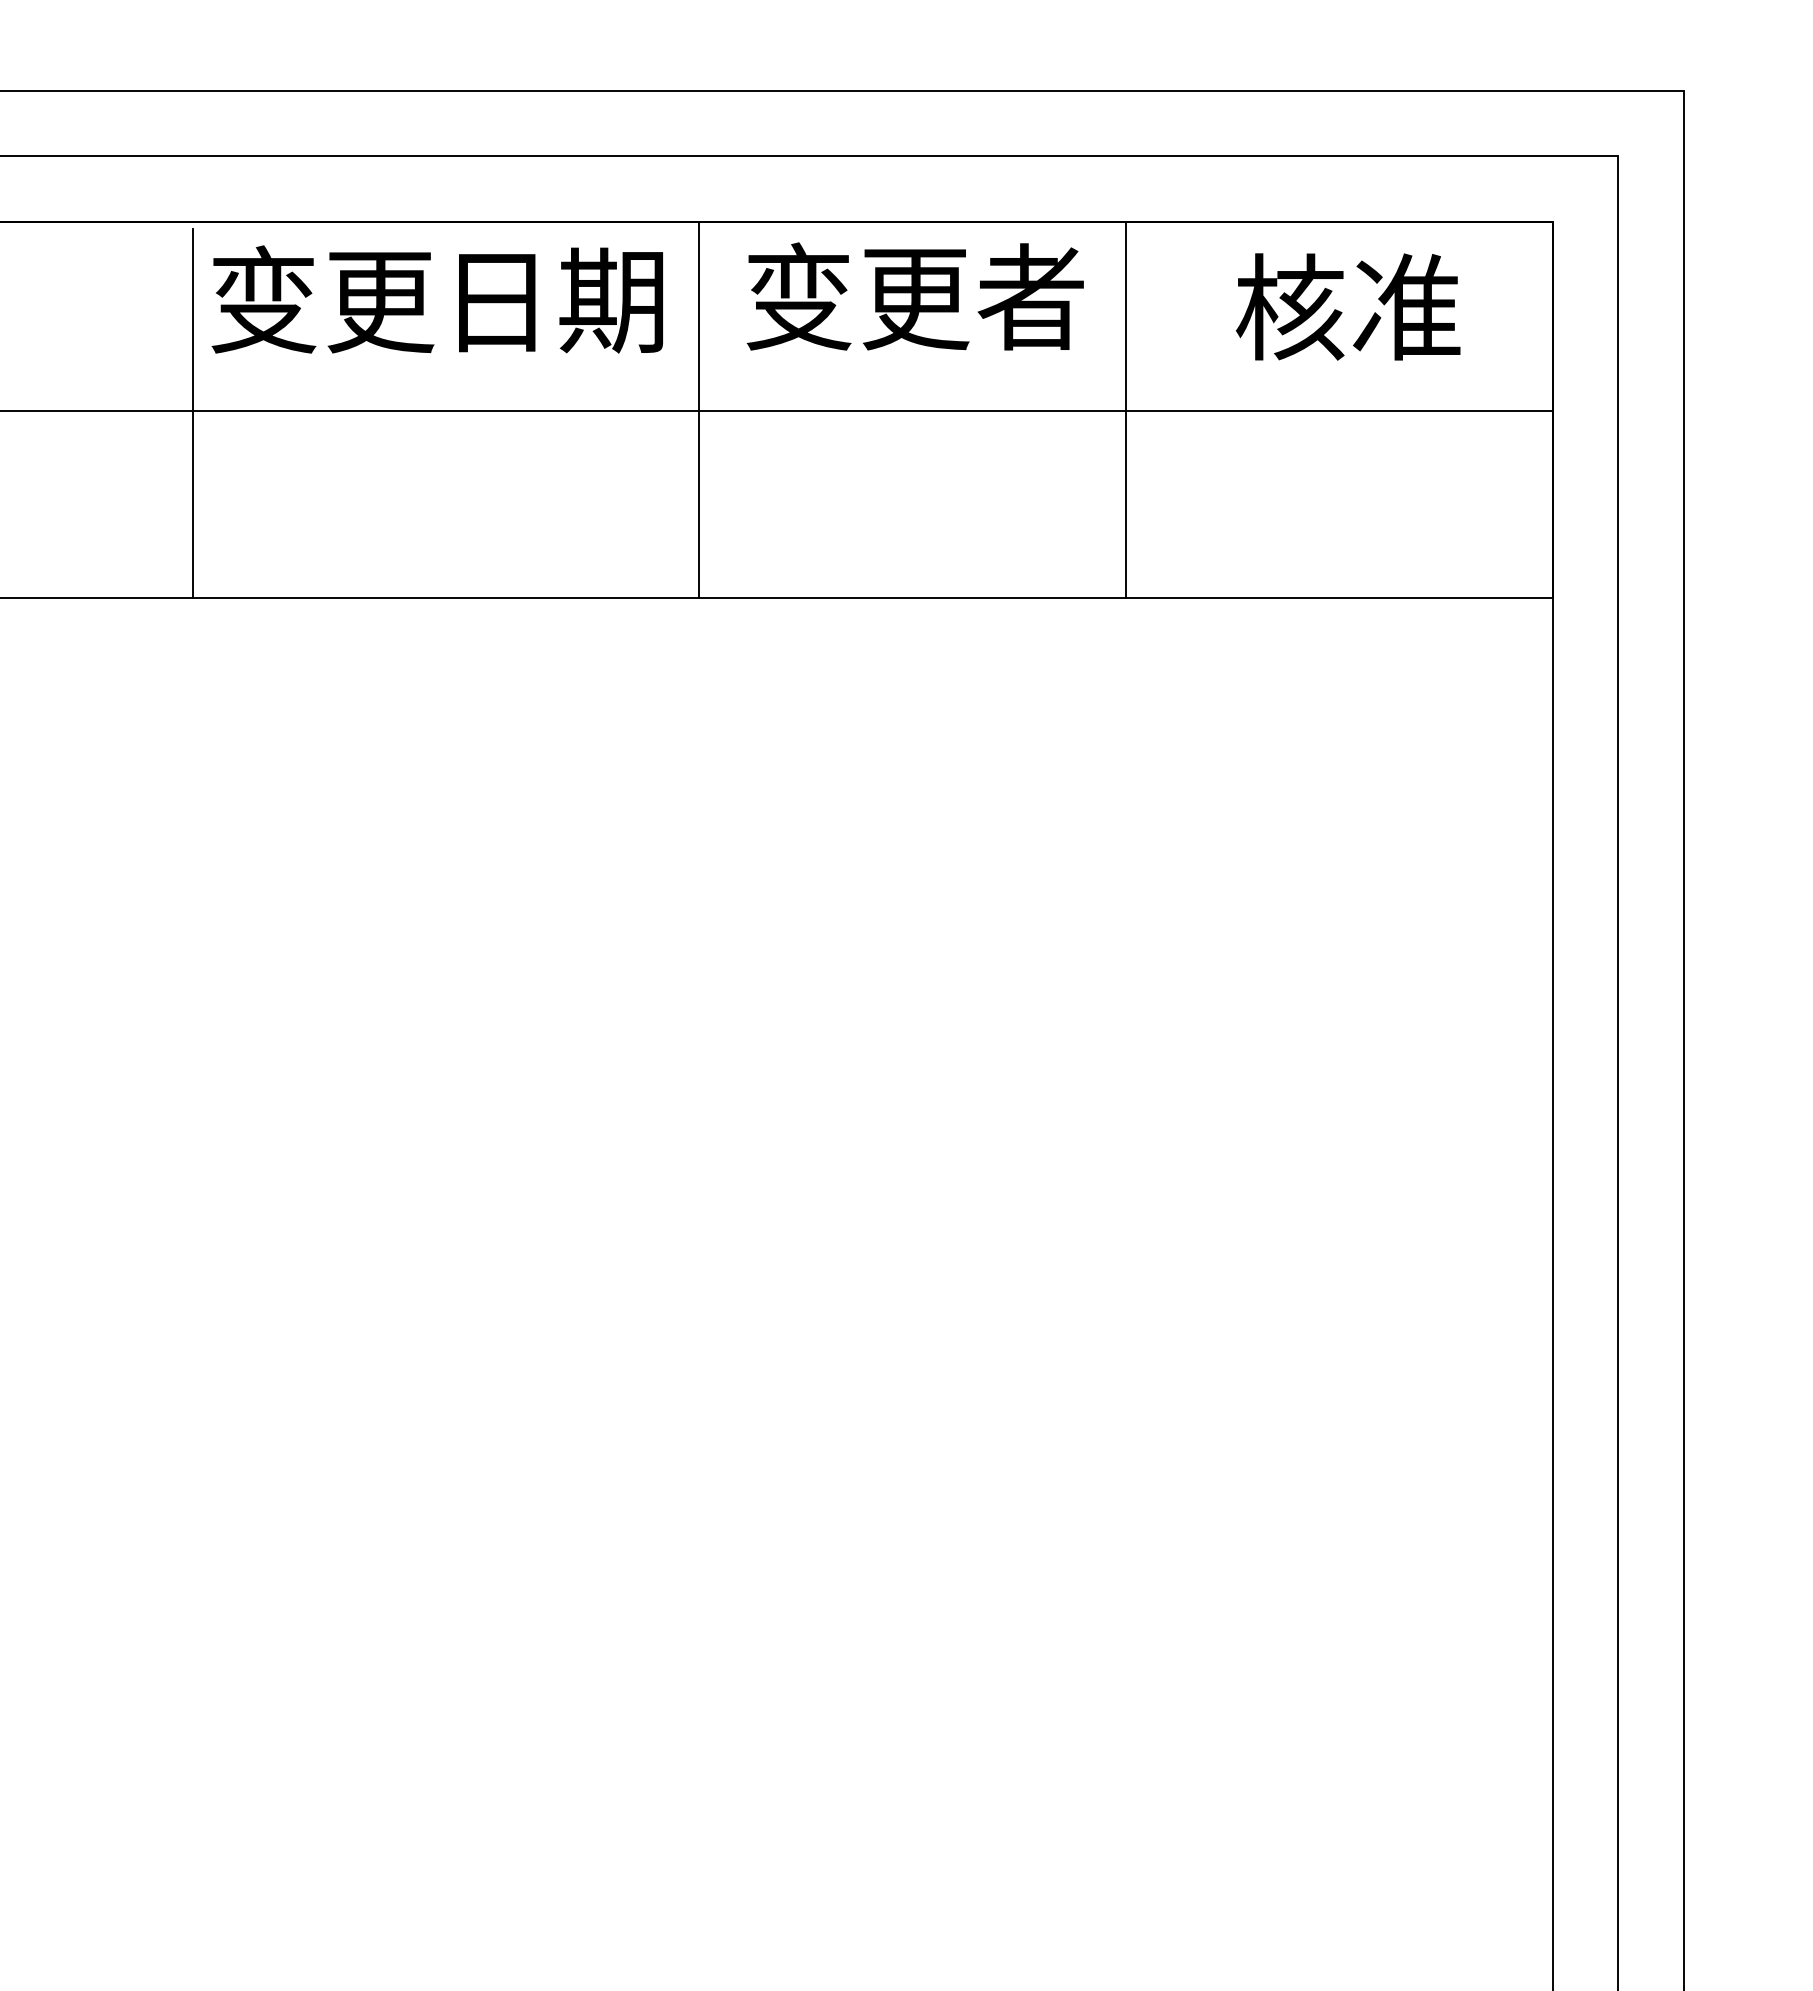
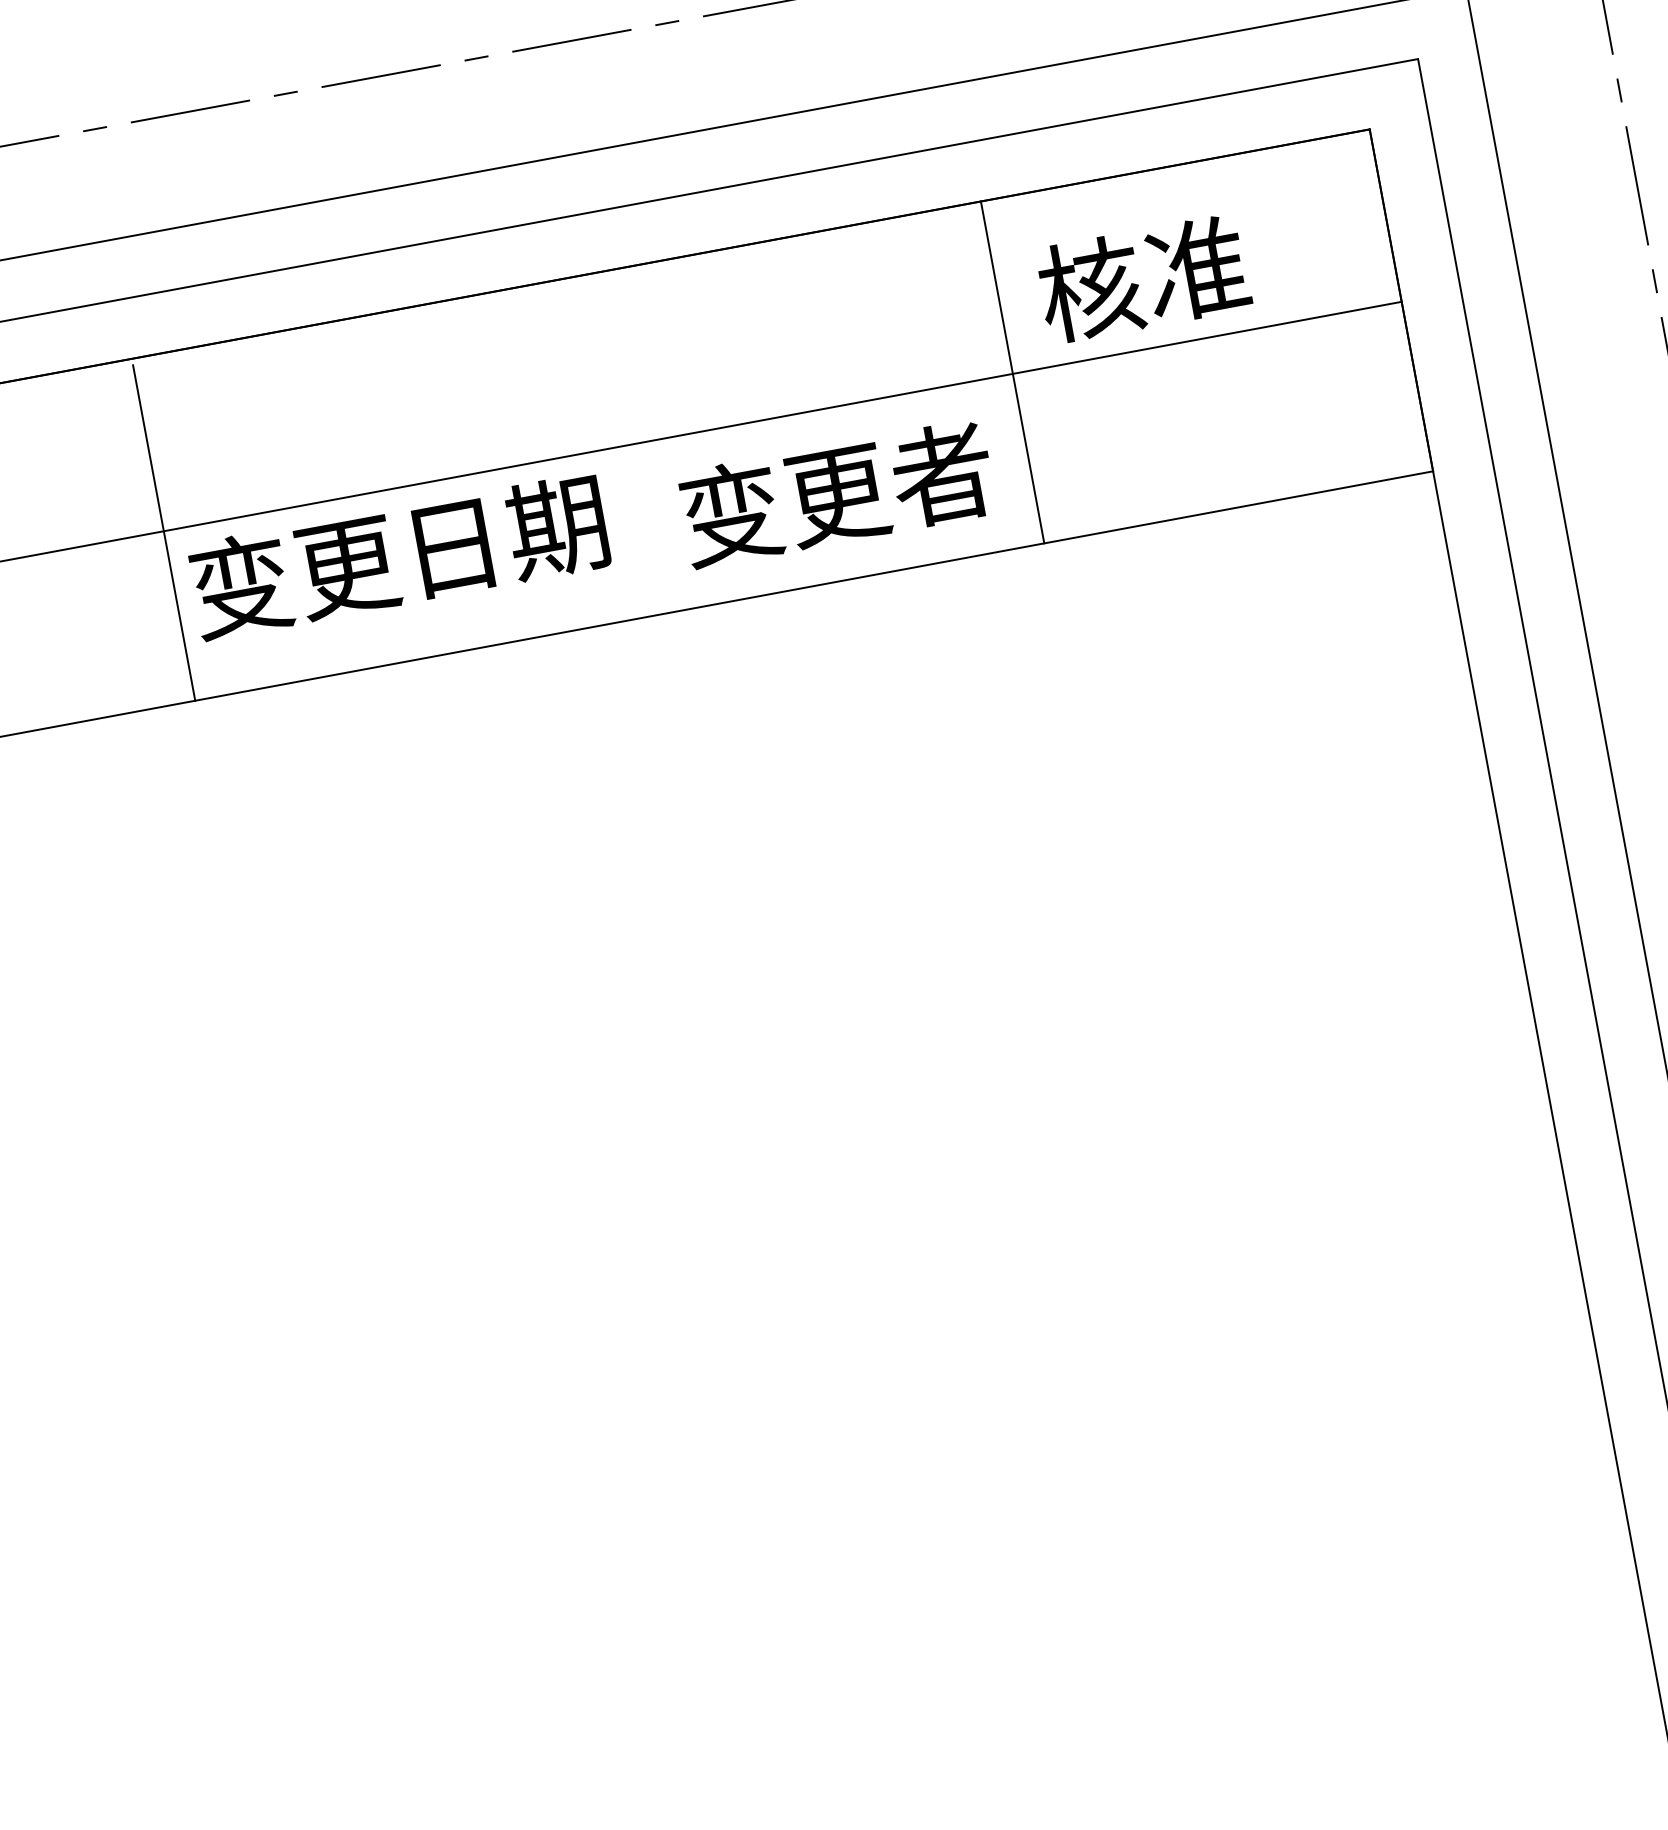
text: (914, 296) -> (836, 493), moved
text: (436, 299) -> (397, 555), moved
text: (1348, 306) -> (1143, 278), moved
line: (698, 409) -> (623, 444), removed

